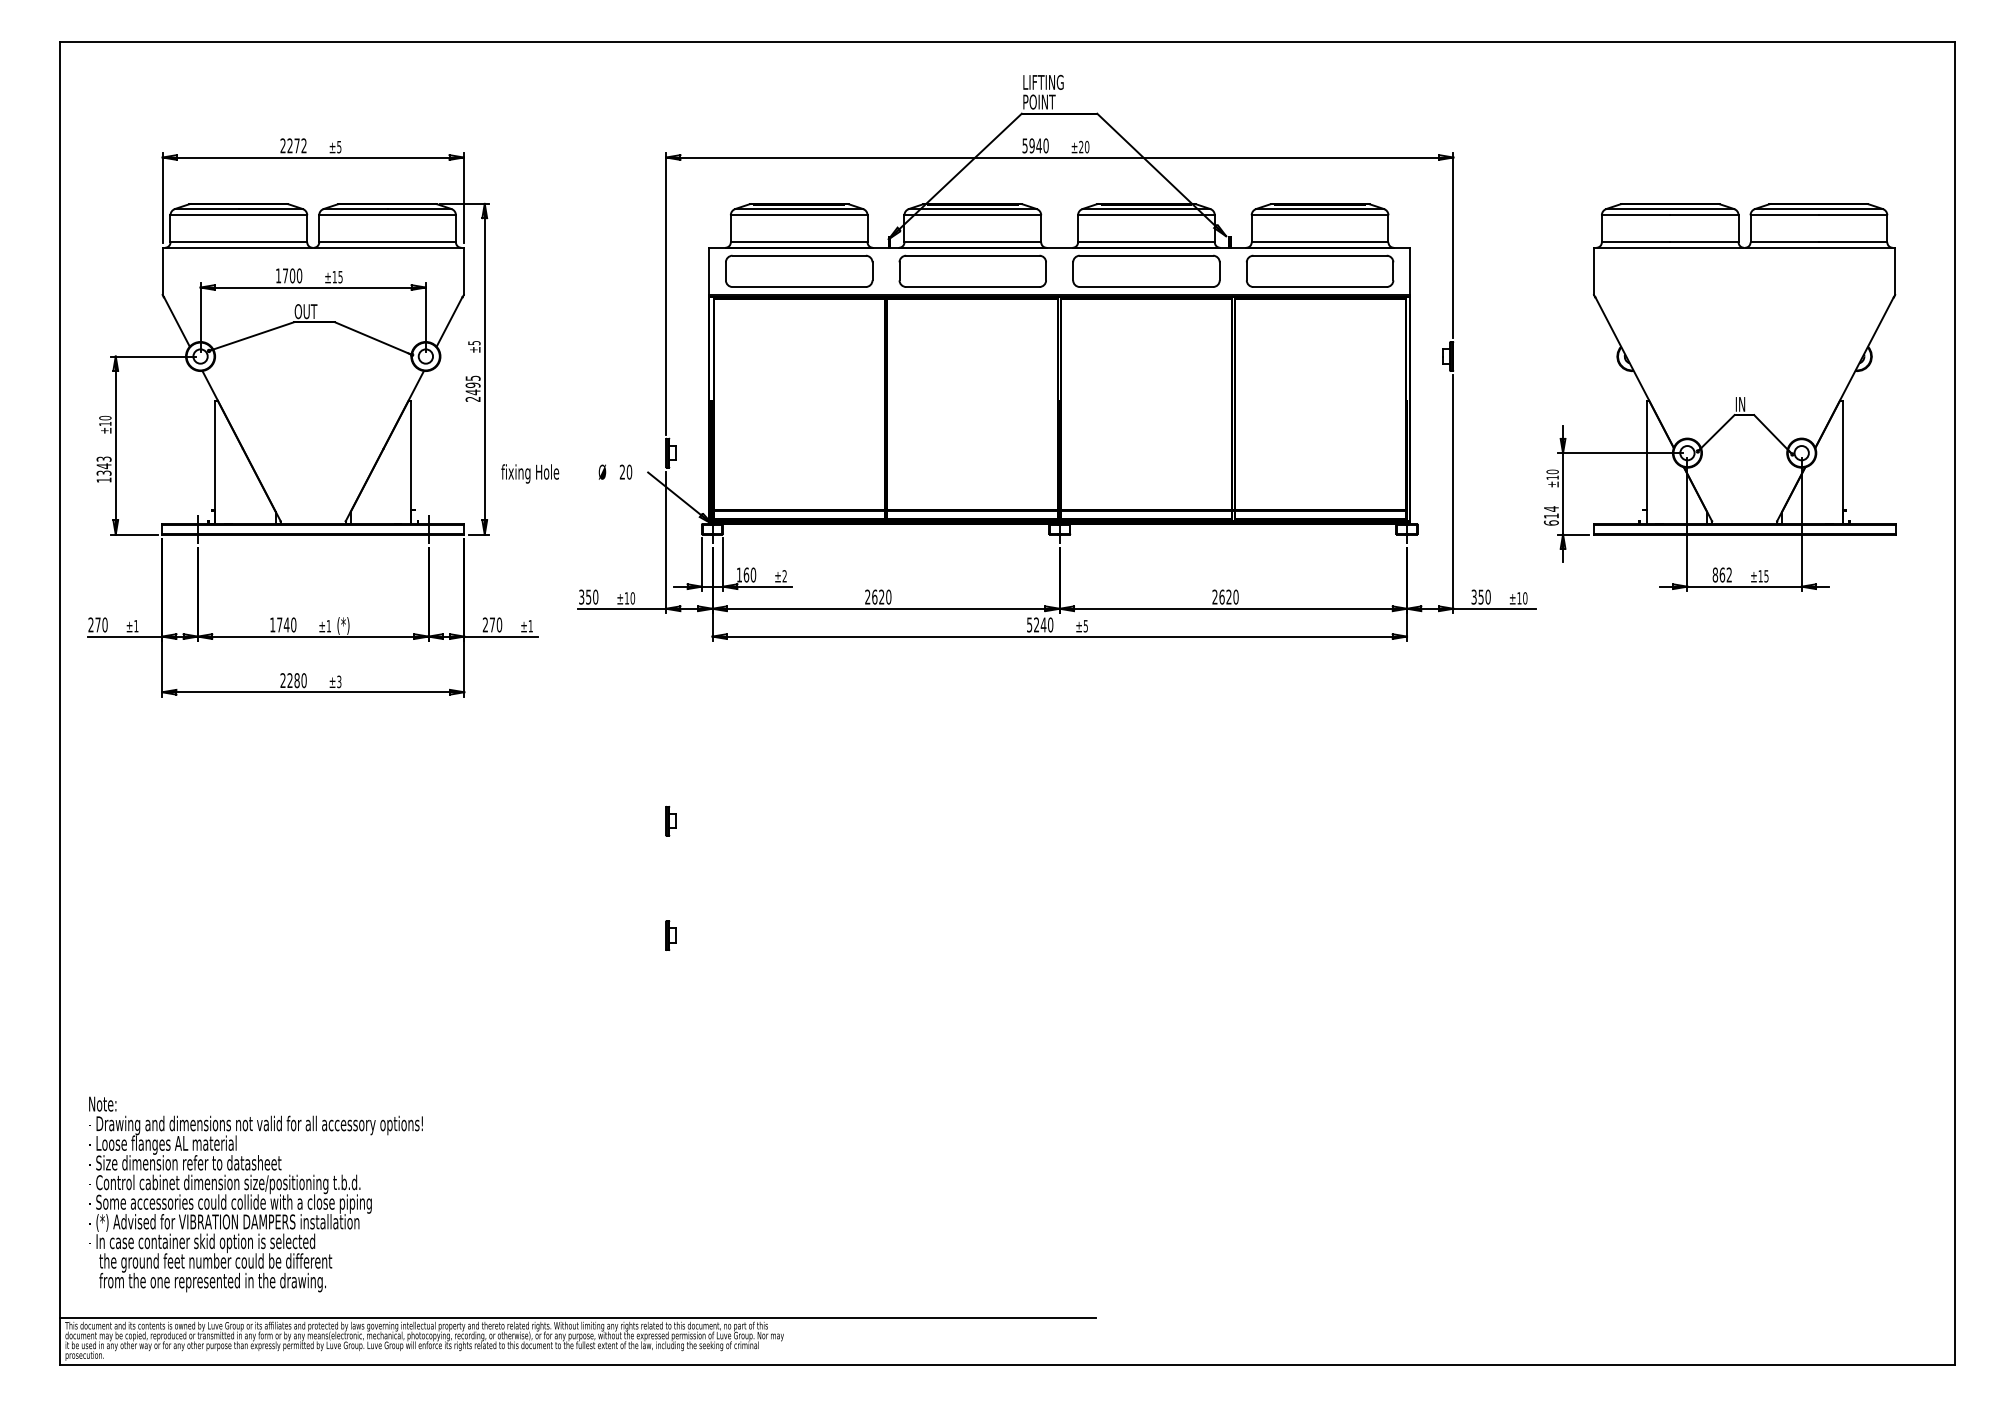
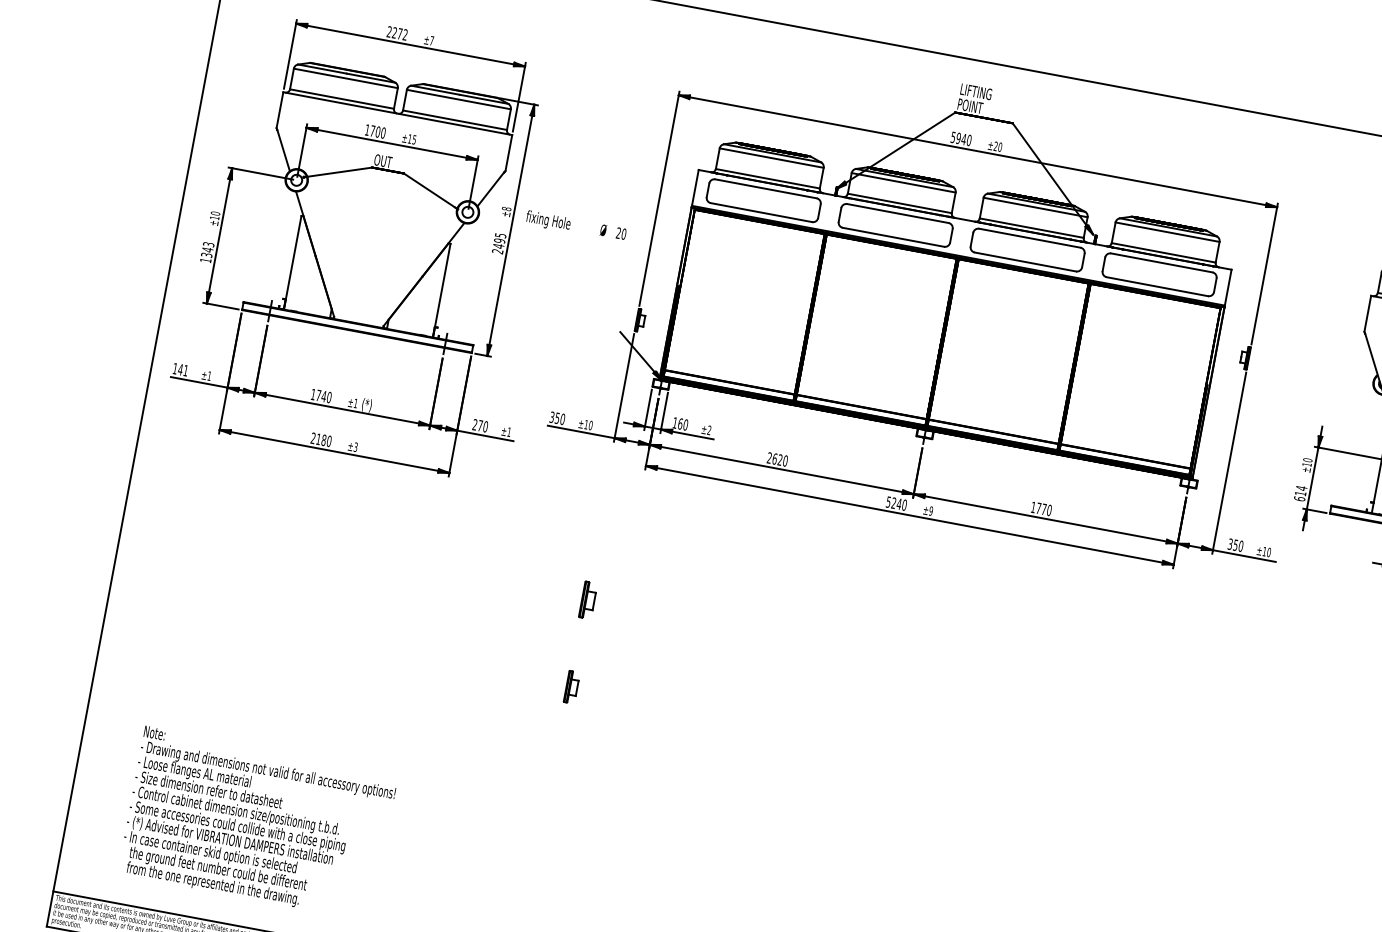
text: (339, 147) -> (431, 41), ±5 -> ±7
text: (474, 342) -> (506, 208), ±5 -> ±8
text: (566, 473) -> (575, 226), moved
text: (1221, 596) -> (1038, 507), 2620 -> 1770
text: (97, 624) -> (180, 369), 270 -> 141
text: (1085, 626) -> (930, 511), ±5 -> ±9
text: (289, 680) -> (318, 439), 2280 -> 2180
part: (670, 821) -> (587, 600), size x1.6
part: (670, 935) -> (571, 687), size x1.4
text: (255, 1194) -> (258, 823), moved

